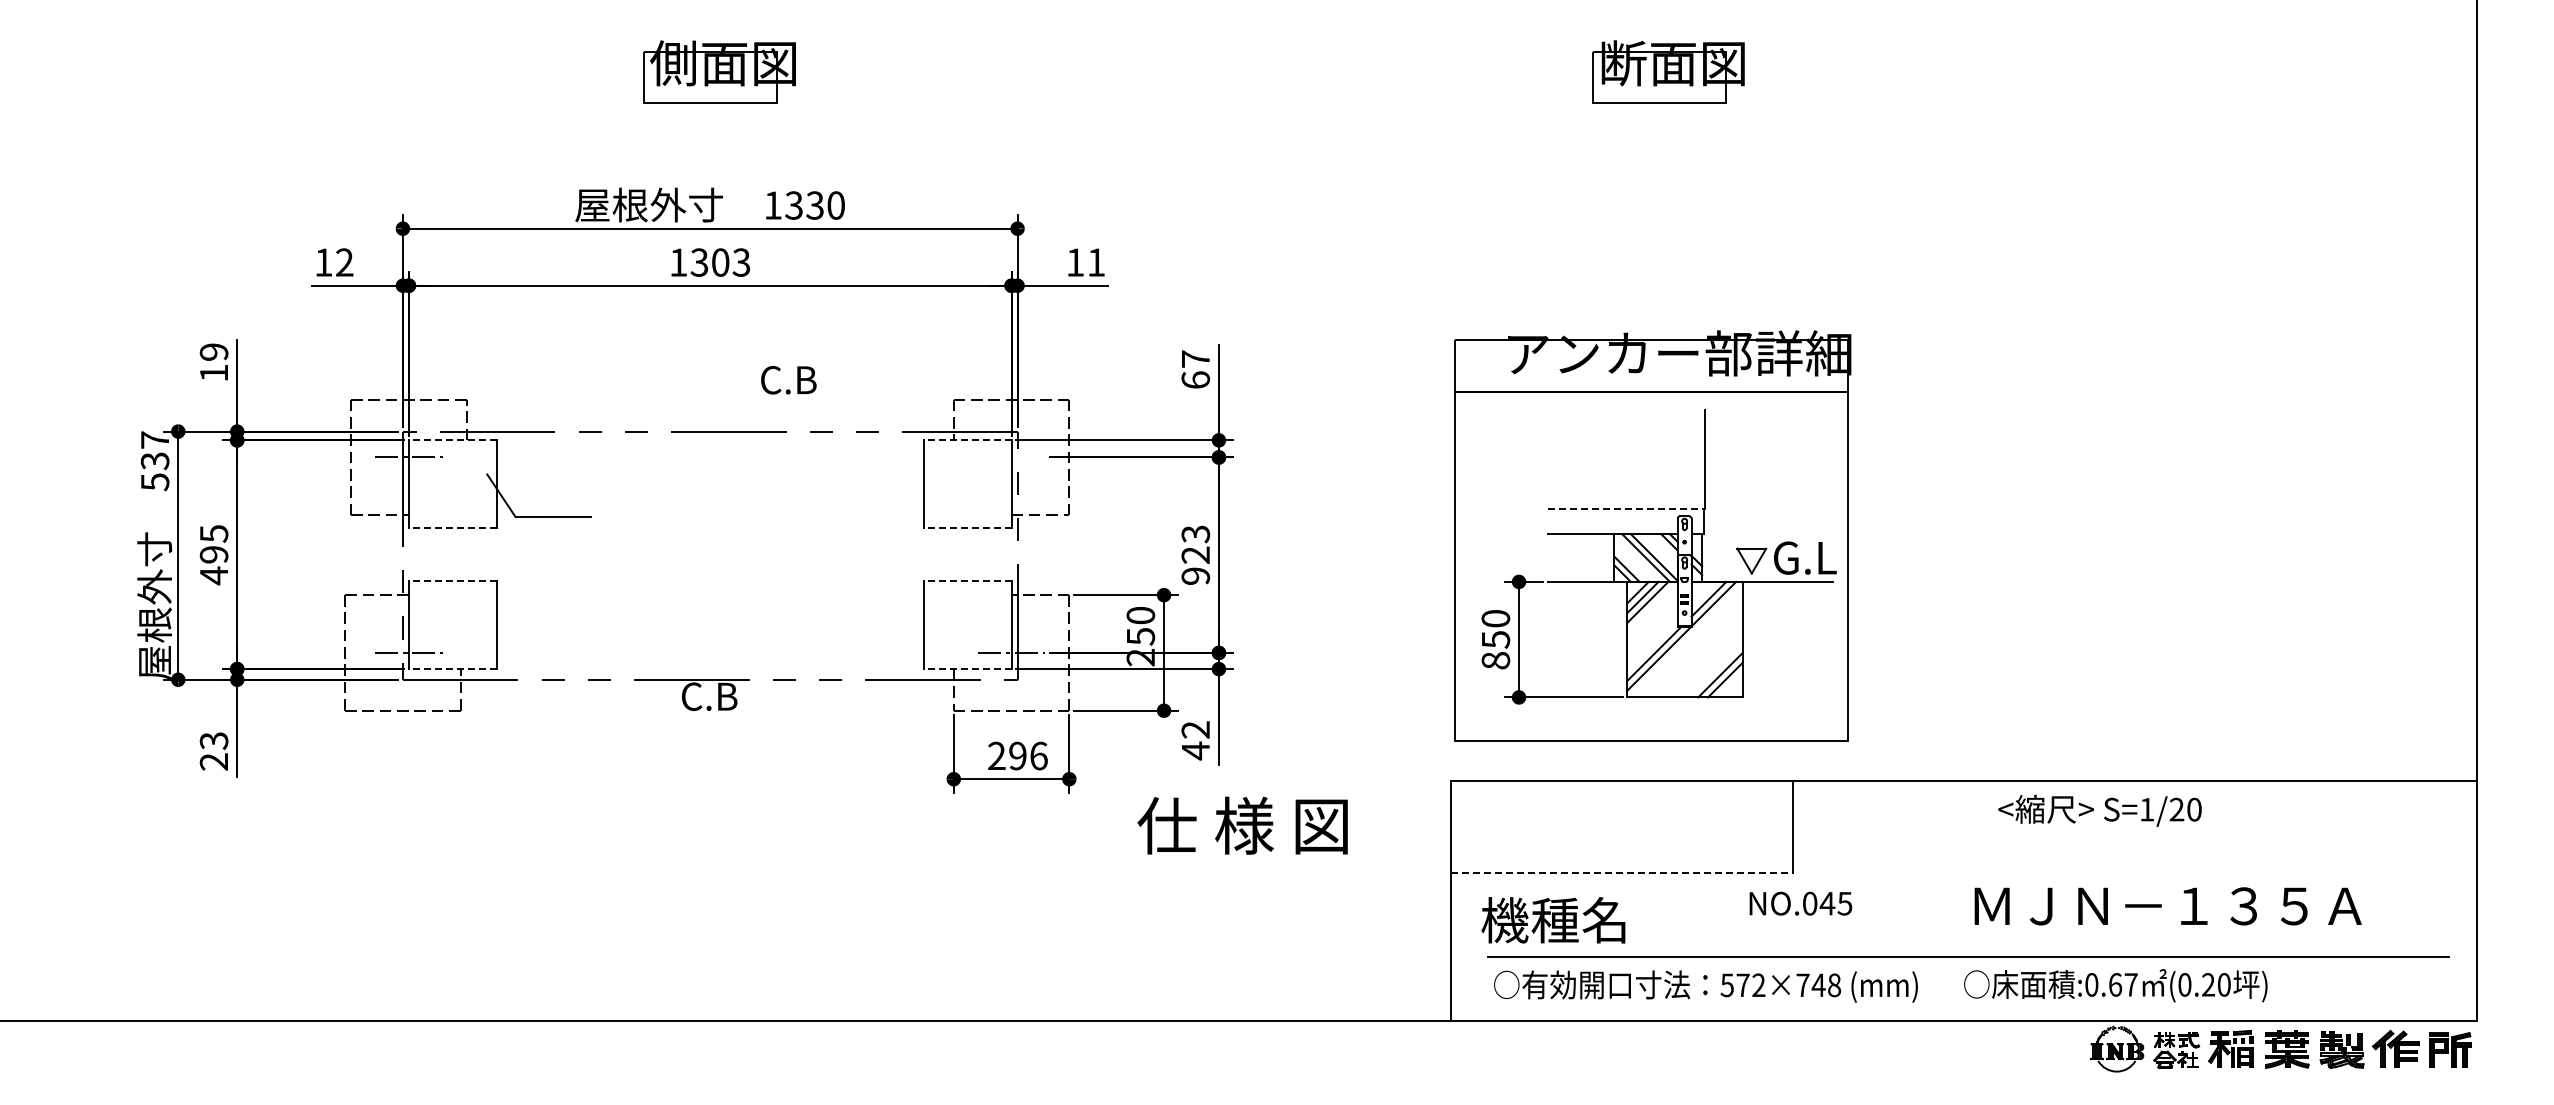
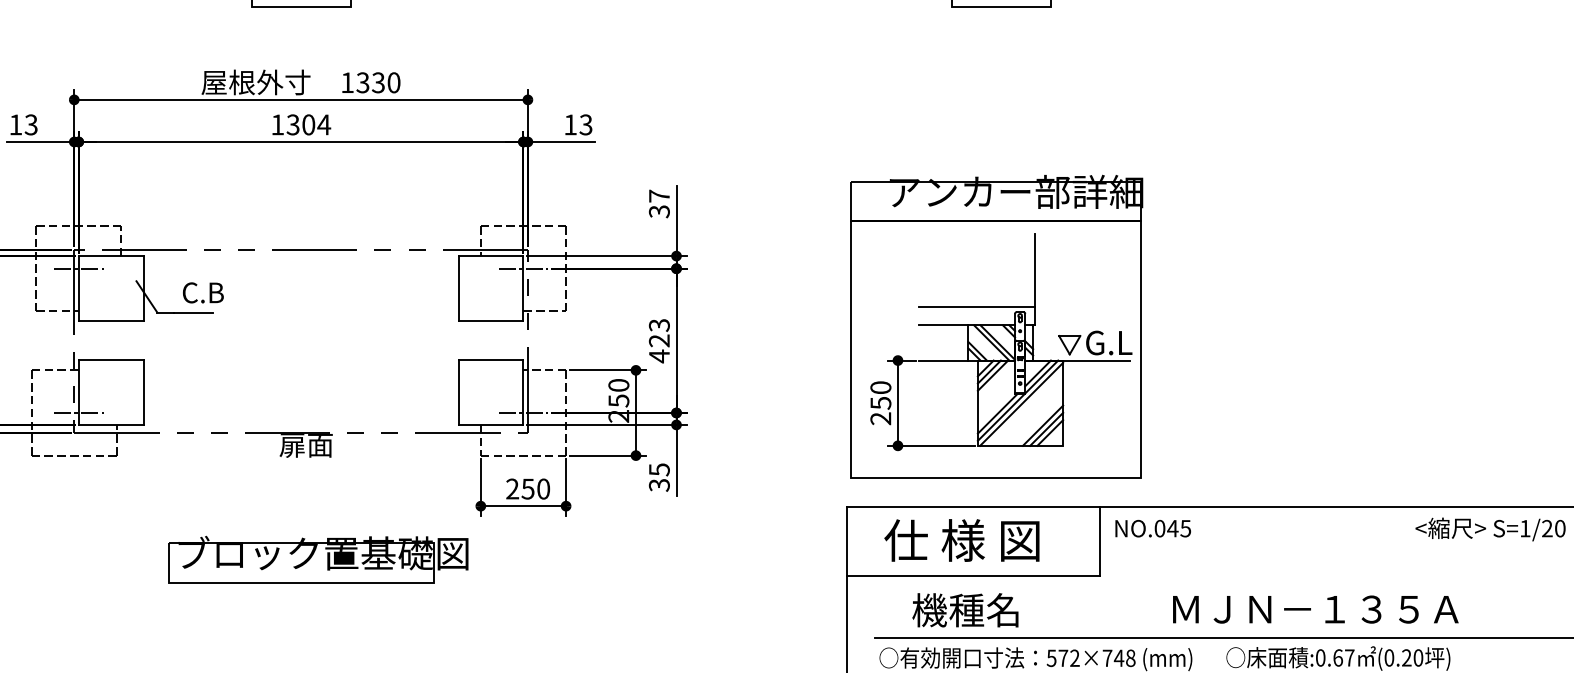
text: (344, 262) -> (31, 124), 12 -> 13
text: (741, 262) -> (324, 124), 1303 -> 1304
text: (1095, 262) -> (585, 124), 11 -> 13
text: (788, 380) -> (203, 293), moved
text: (1195, 380) -> (659, 211), 67 -> 37
line: (452, 440) -> (110, 256), dashed -> solid
line: (967, 440) -> (490, 256), dashed -> solid
line: (1011, 457) -> (523, 268), added
line: (1626, 508) -> (977, 306), dashed -> solid
line: (452, 528) -> (110, 321), dashed -> solid
line: (967, 528) -> (490, 321), dashed -> solid
text: (1195, 575) -> (659, 355), 923 -> 423
line: (452, 581) -> (110, 360), dashed -> solid
line: (967, 581) -> (490, 360), dashed -> solid
line: (1686, 640) -> (1021, 403), added
text: (1495, 660) -> (880, 418), 850 -> 250
line: (452, 669) -> (110, 425), dashed -> solid
line: (967, 669) -> (490, 425), dashed -> solid
line: (1715, 669) -> (1042, 425), added
text: (717, 697) -> (306, 445), C.B -> 扉面
text: (1195, 740) -> (659, 477), 42 -> 35
text: (1027, 755) -> (535, 488), 296 -> 250
text: (2099, 810) -> (1490, 529), moved
text: (1242, 825) -> (961, 540), moved
part: (733, 851) -> (318, 559), added
line: (1621, 873) -> (973, 575), dashed -> solid
text: (1800, 903) -> (1152, 528), moved
text: (2167, 906) -> (1315, 609), moved
text: (1553, 920) -> (965, 610), moved

